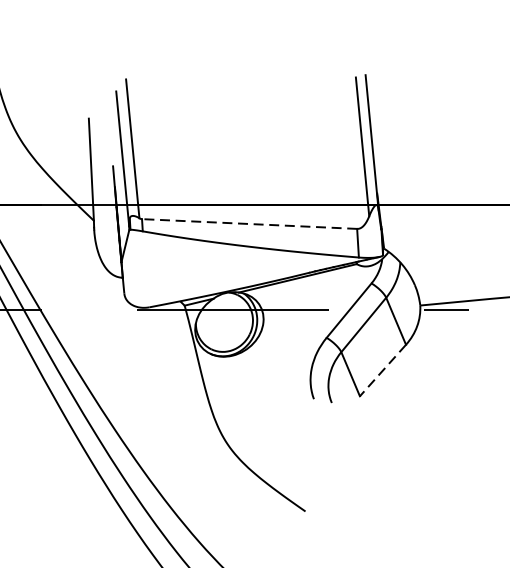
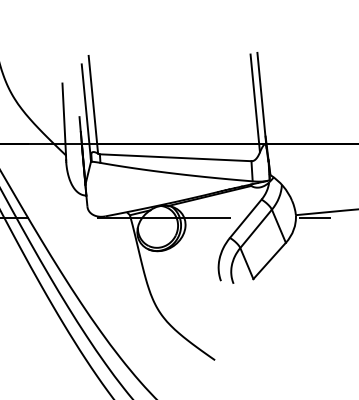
line: (249, 223) -> (175, 157), dashed -> solid
line: (382, 371) -> (269, 261), dashed -> solid

